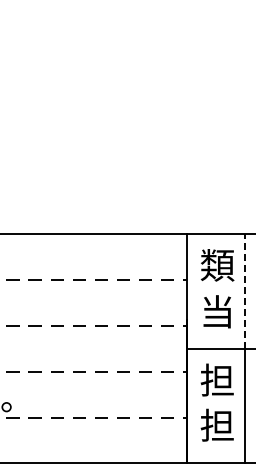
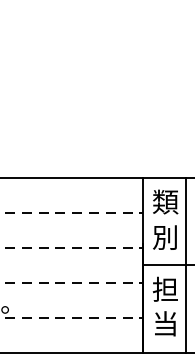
line: (244, 290) -> (186, 221), dashed -> solid
text: (216, 311) -> (164, 237), 当 -> 別
text: (216, 424) -> (164, 323), 担 -> 当

